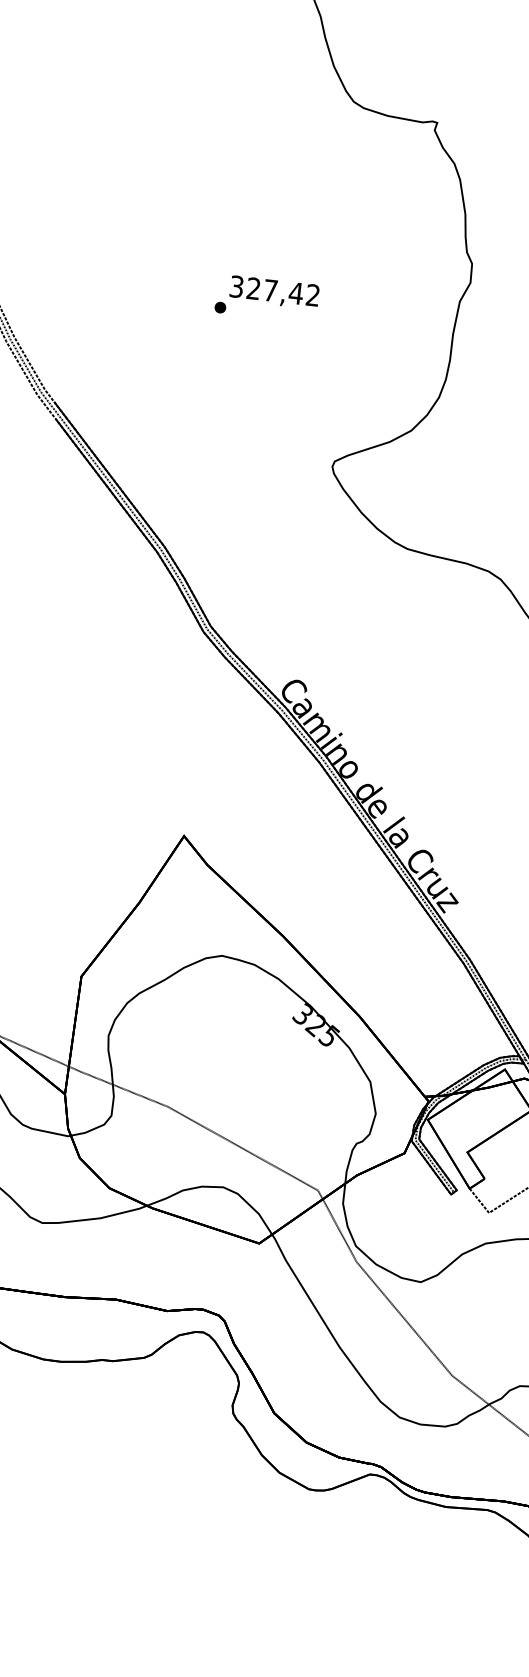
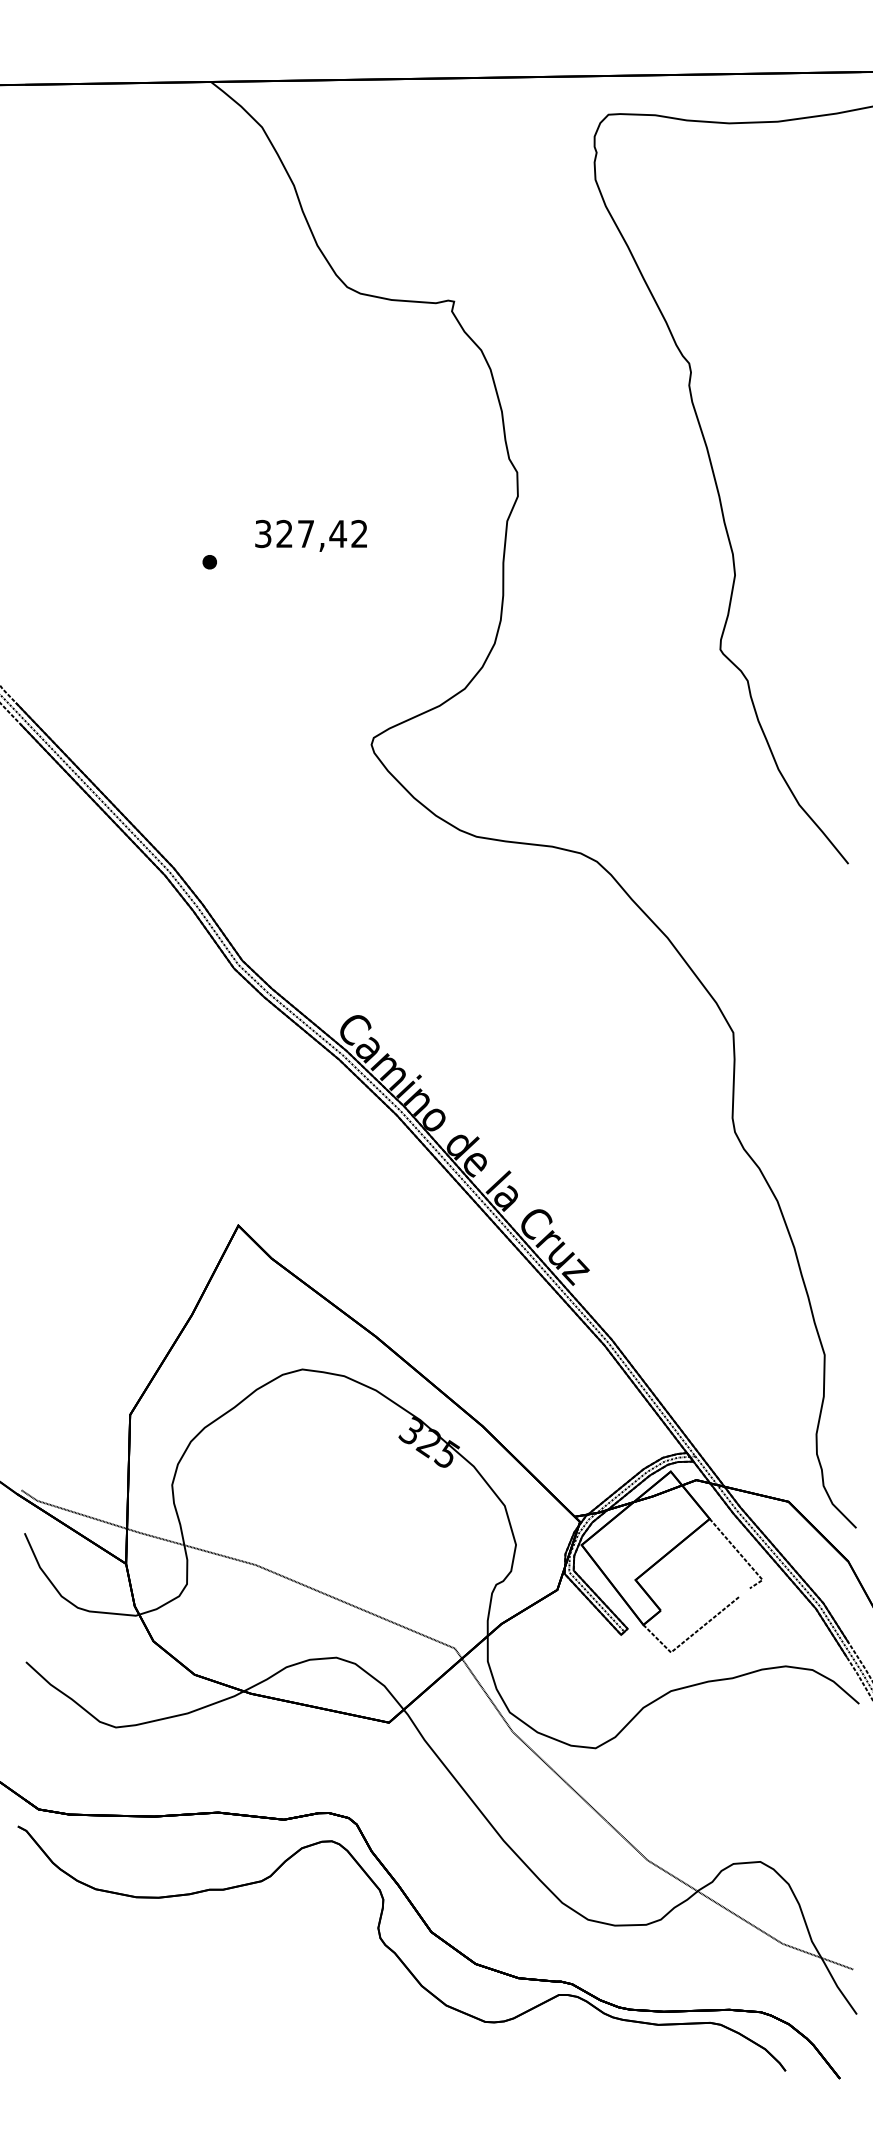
text: (274, 292) -> (310, 535), moved

